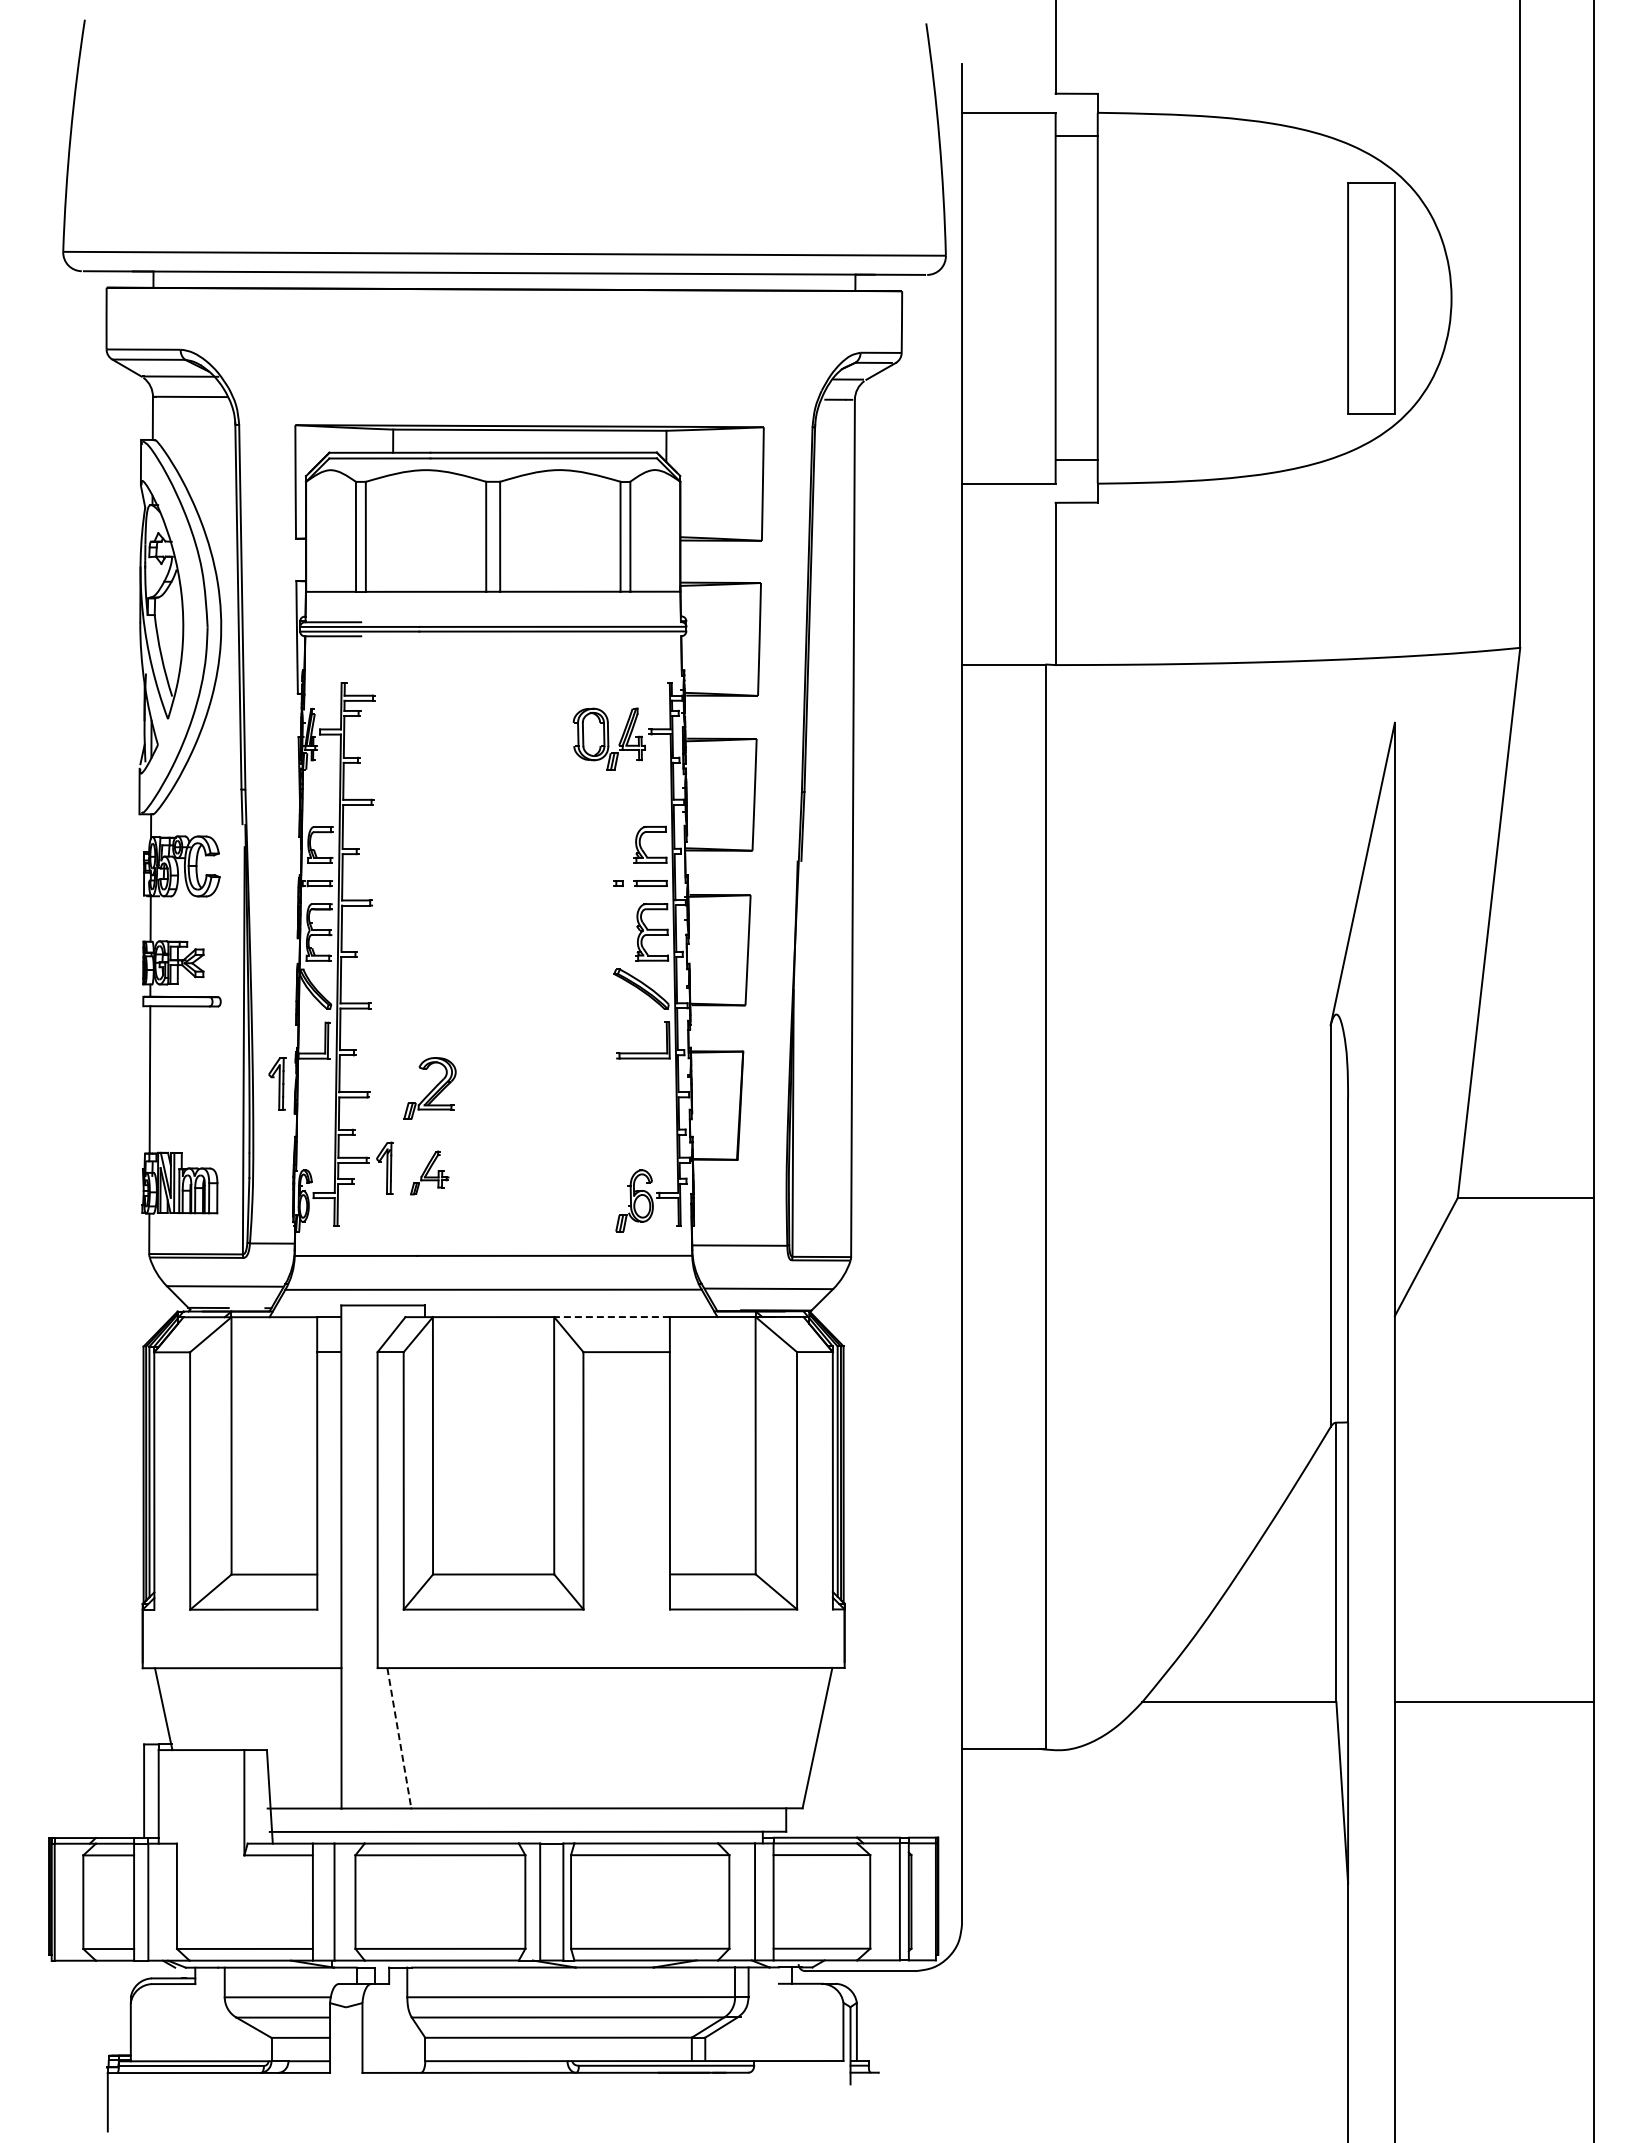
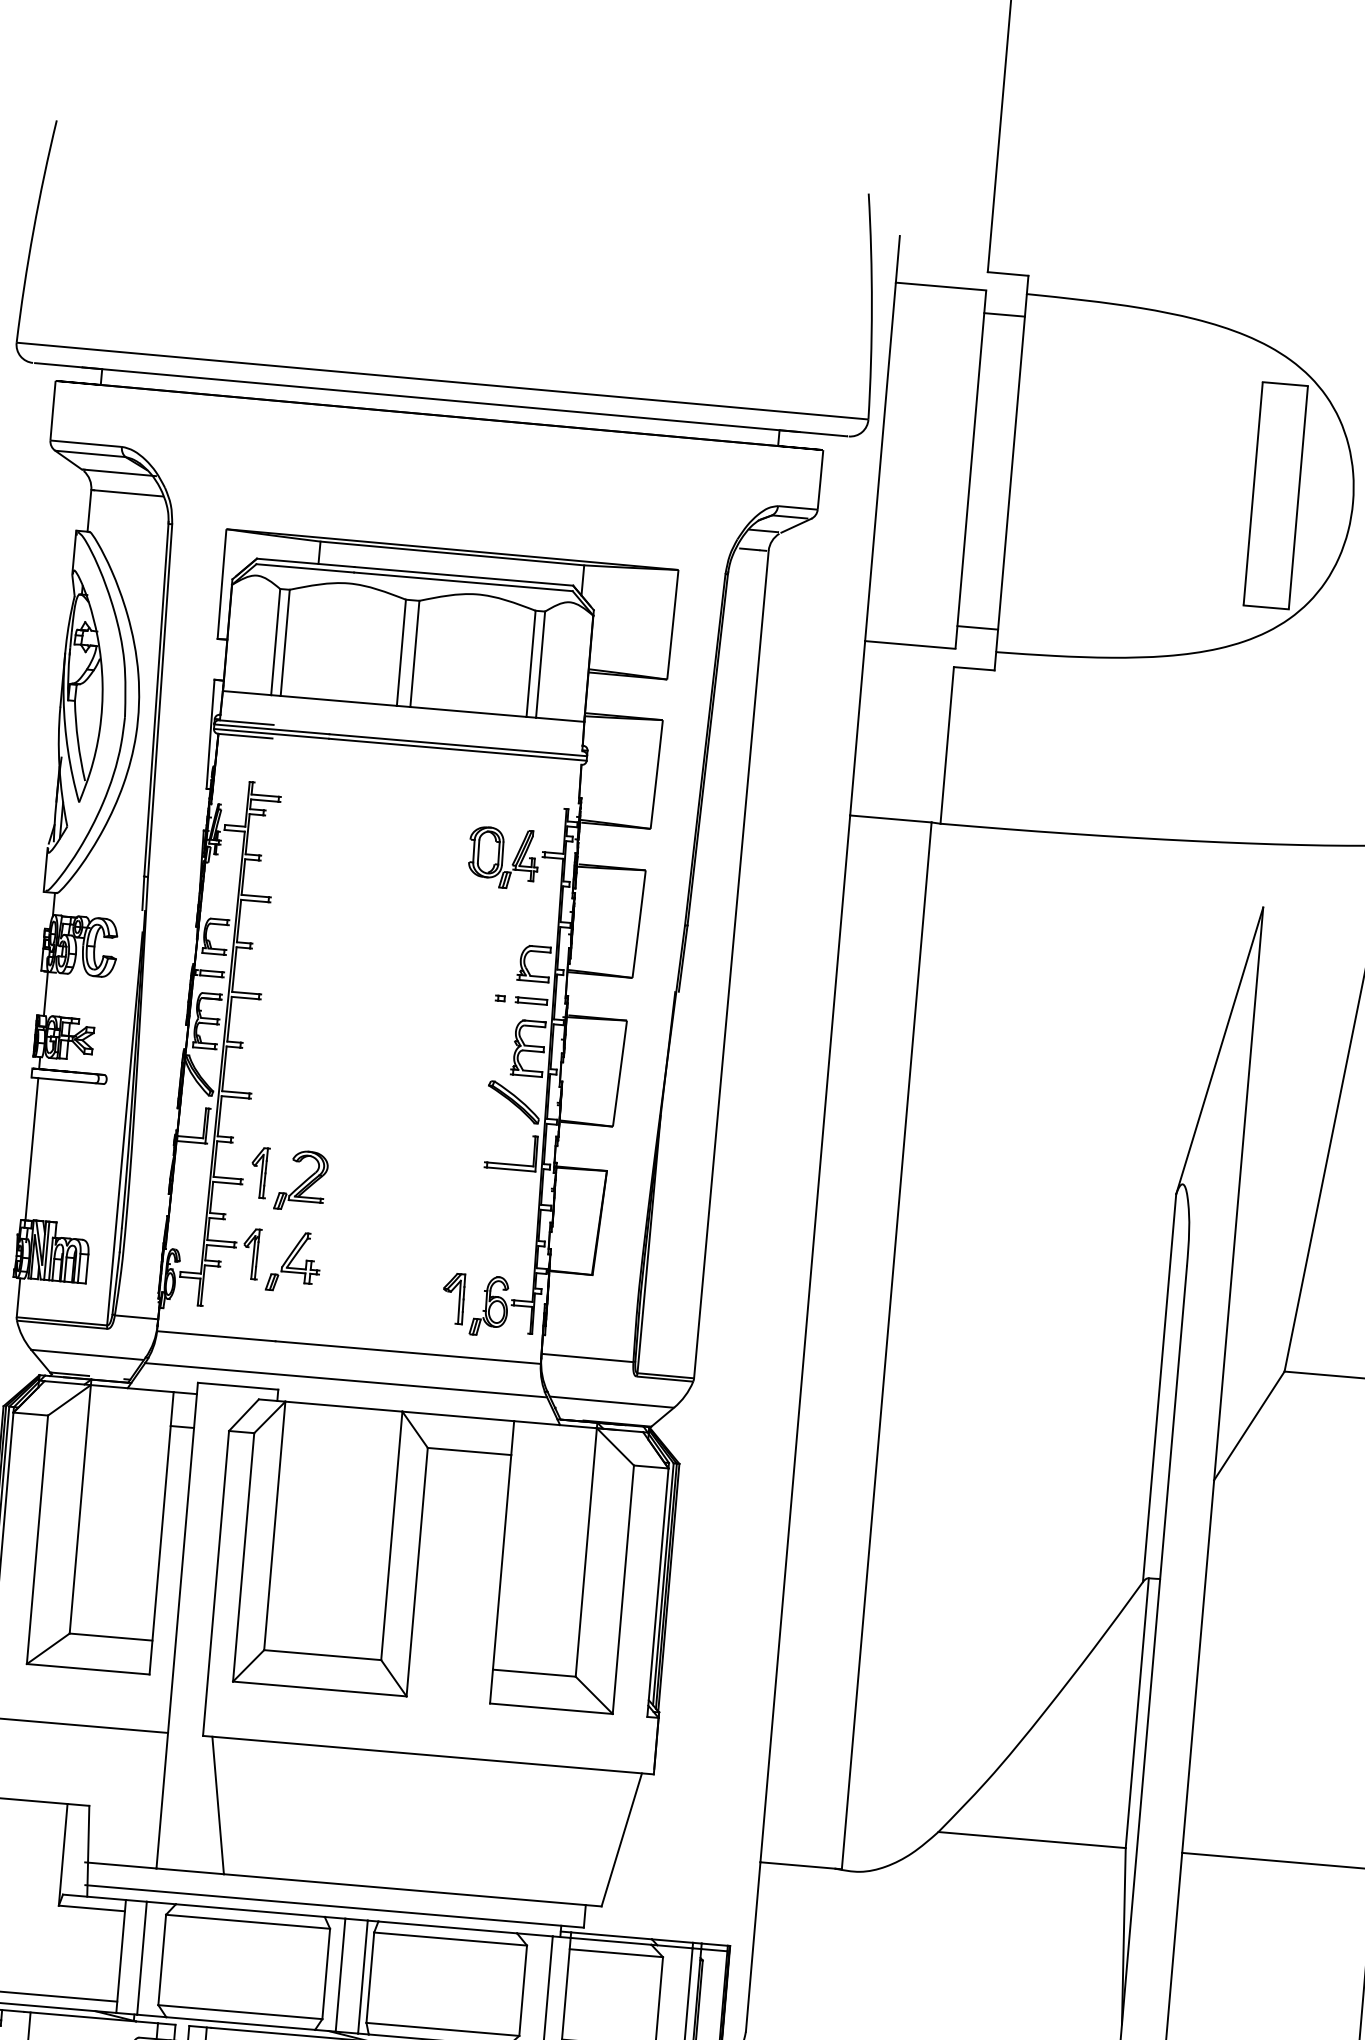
part: (277, 1083) -> (259, 1172), moved
part: (429, 1172) -> (294, 1261), size x1.43
part: (596, 1195) -> (453, 1297), added
line: (612, 1317) -> (458, 1416), dashed -> solid
line: (399, 1738) -> (218, 1805), dashed -> solid

